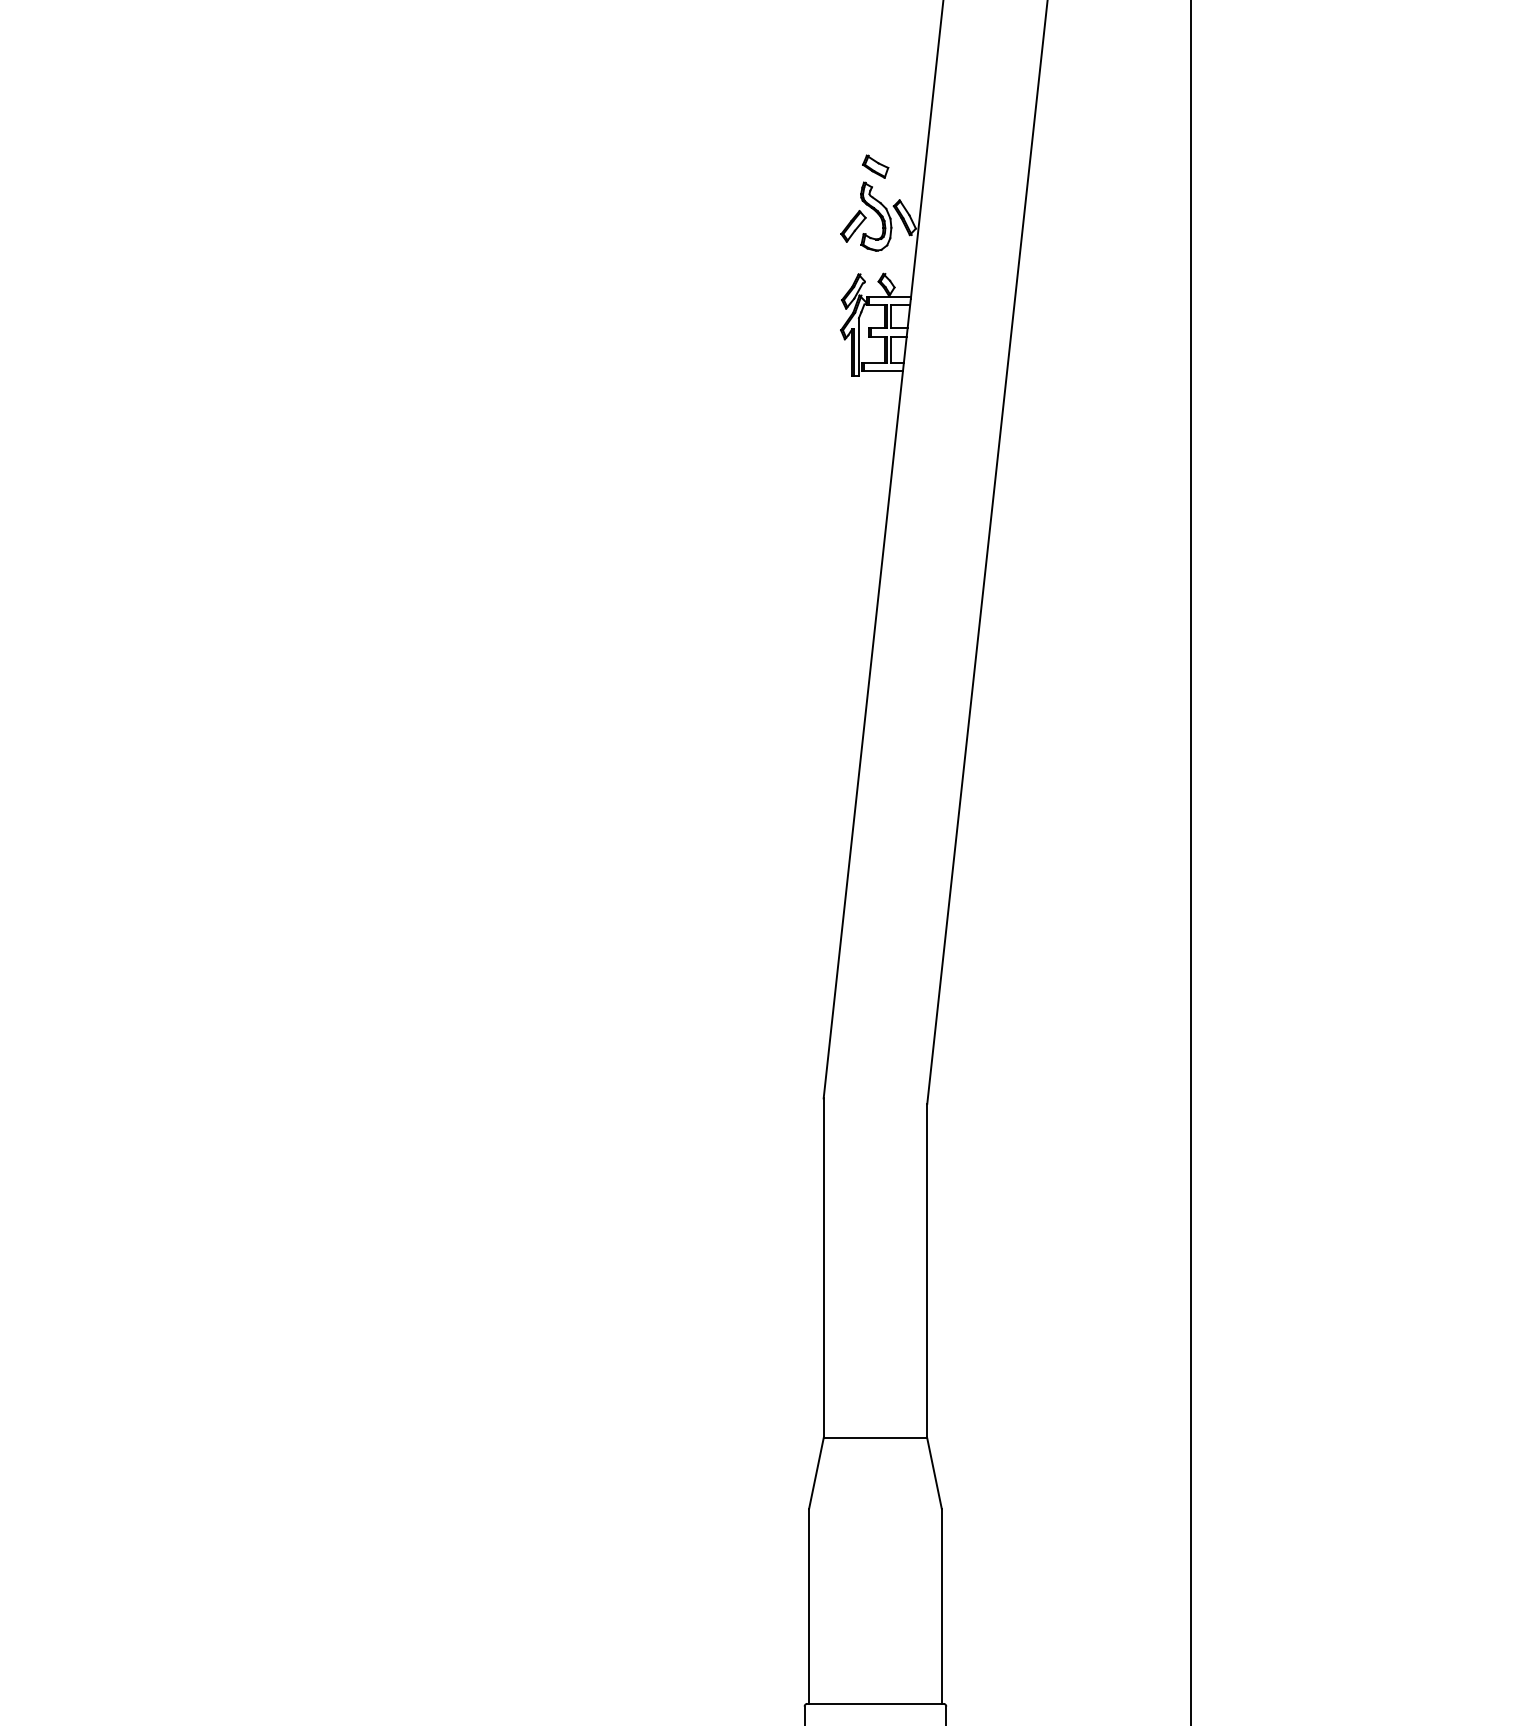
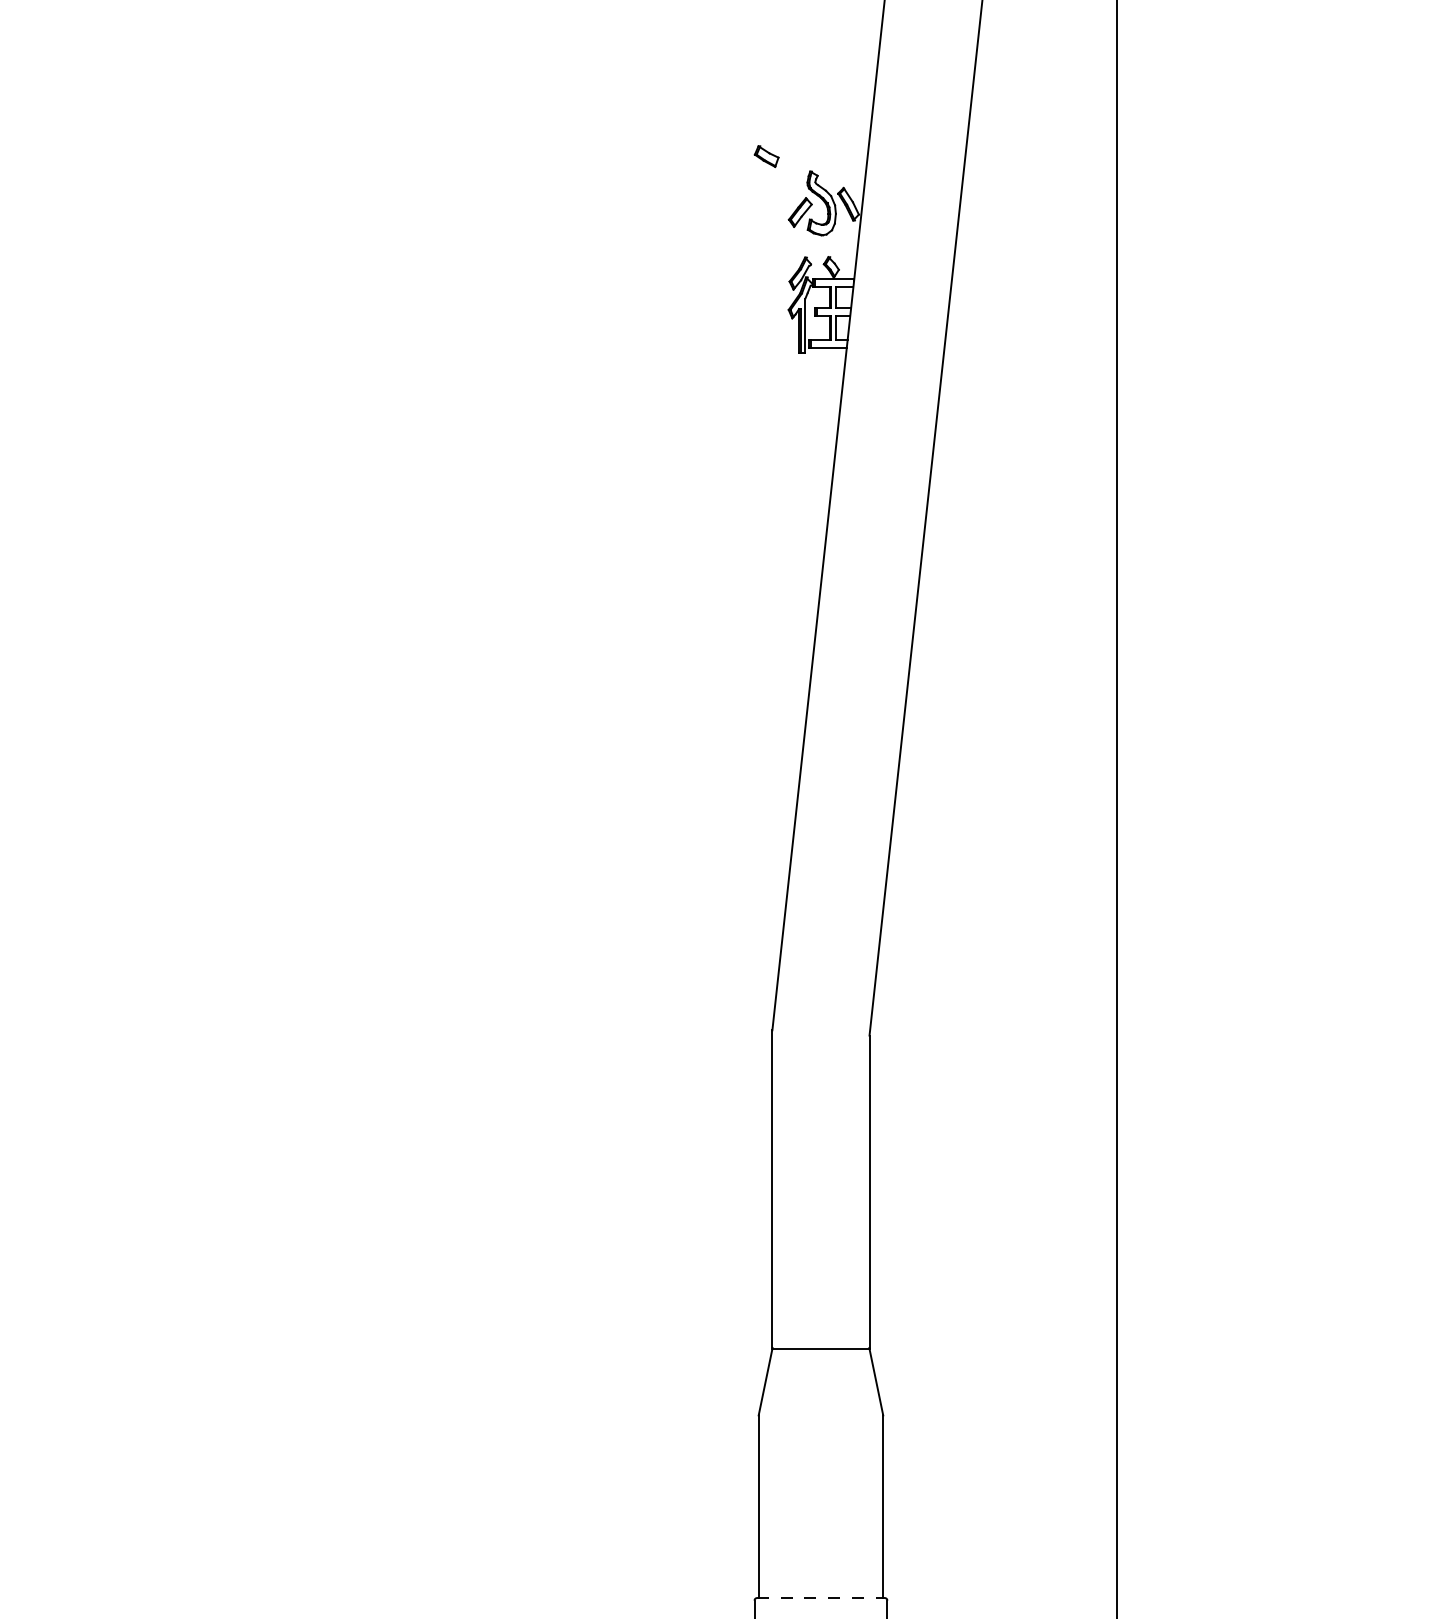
part: (875, 166) -> (766, 156), moved
line: (875, 1703) -> (821, 1597), solid -> dashed

